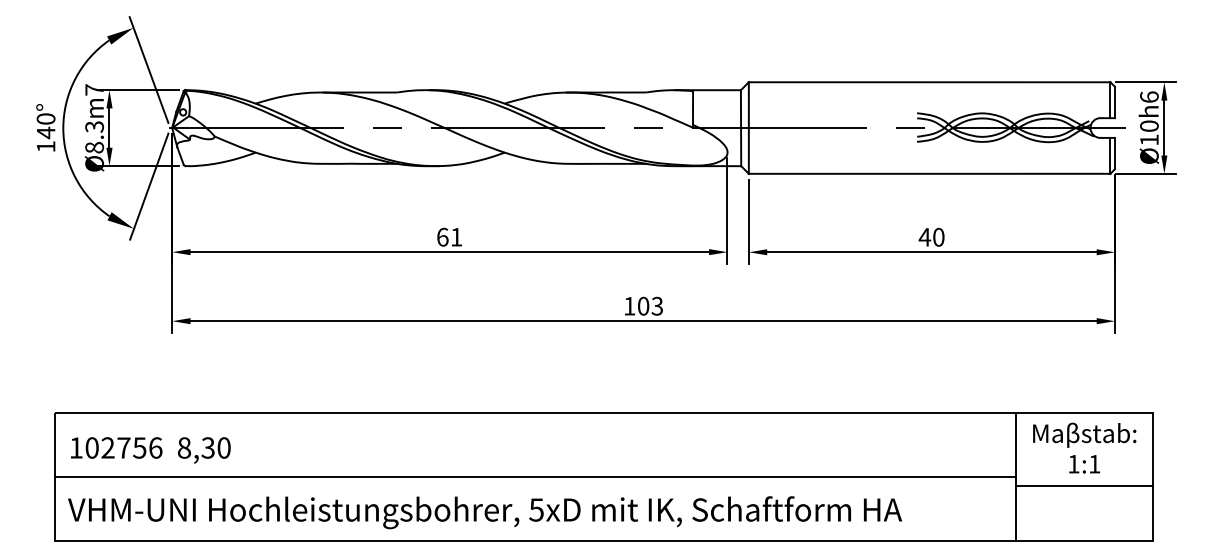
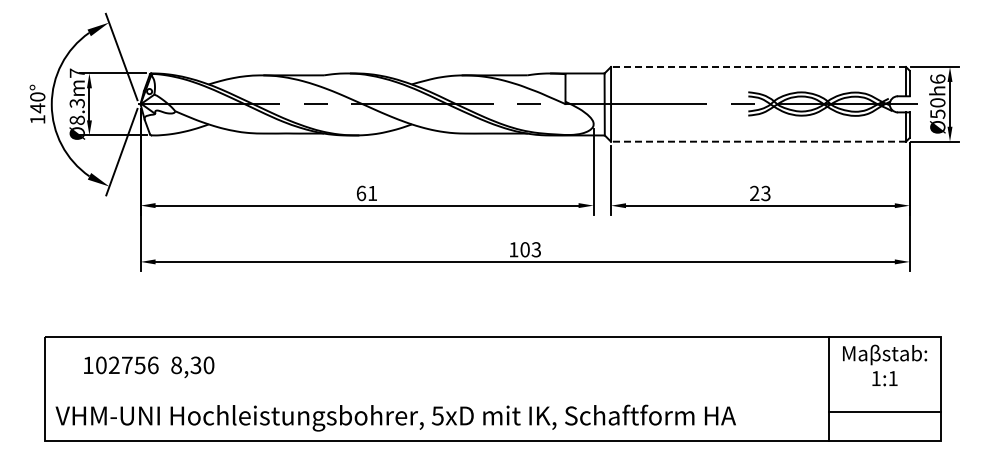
line: (929, 82) -> (758, 67), solid -> dashed
text: (1149, 139) -> (937, 113), Ø10h6 -> Ø50h6
line: (929, 173) -> (758, 141), solid -> dashed
text: (930, 237) -> (759, 193), 40 -> 23
text: (151, 449) -> (149, 366), moved
line: (534, 476) -> (436, 388), removed
line: (1084, 486) -> (884, 412), moved

